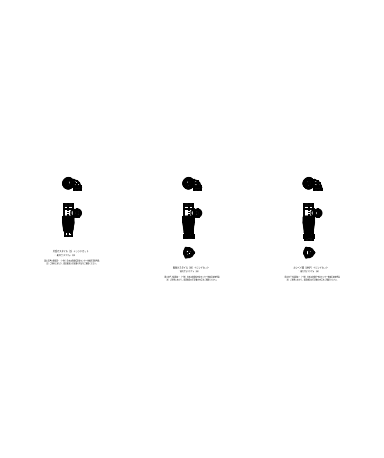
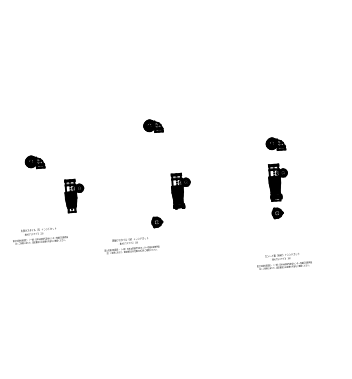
part: (192, 183) -> (153, 125), moved
part: (71, 219) -> (74, 195), moved
part: (192, 220) -> (181, 190), moved
text: (191, 273) -> (131, 245), moved
text: (311, 273) -> (283, 261), moved

